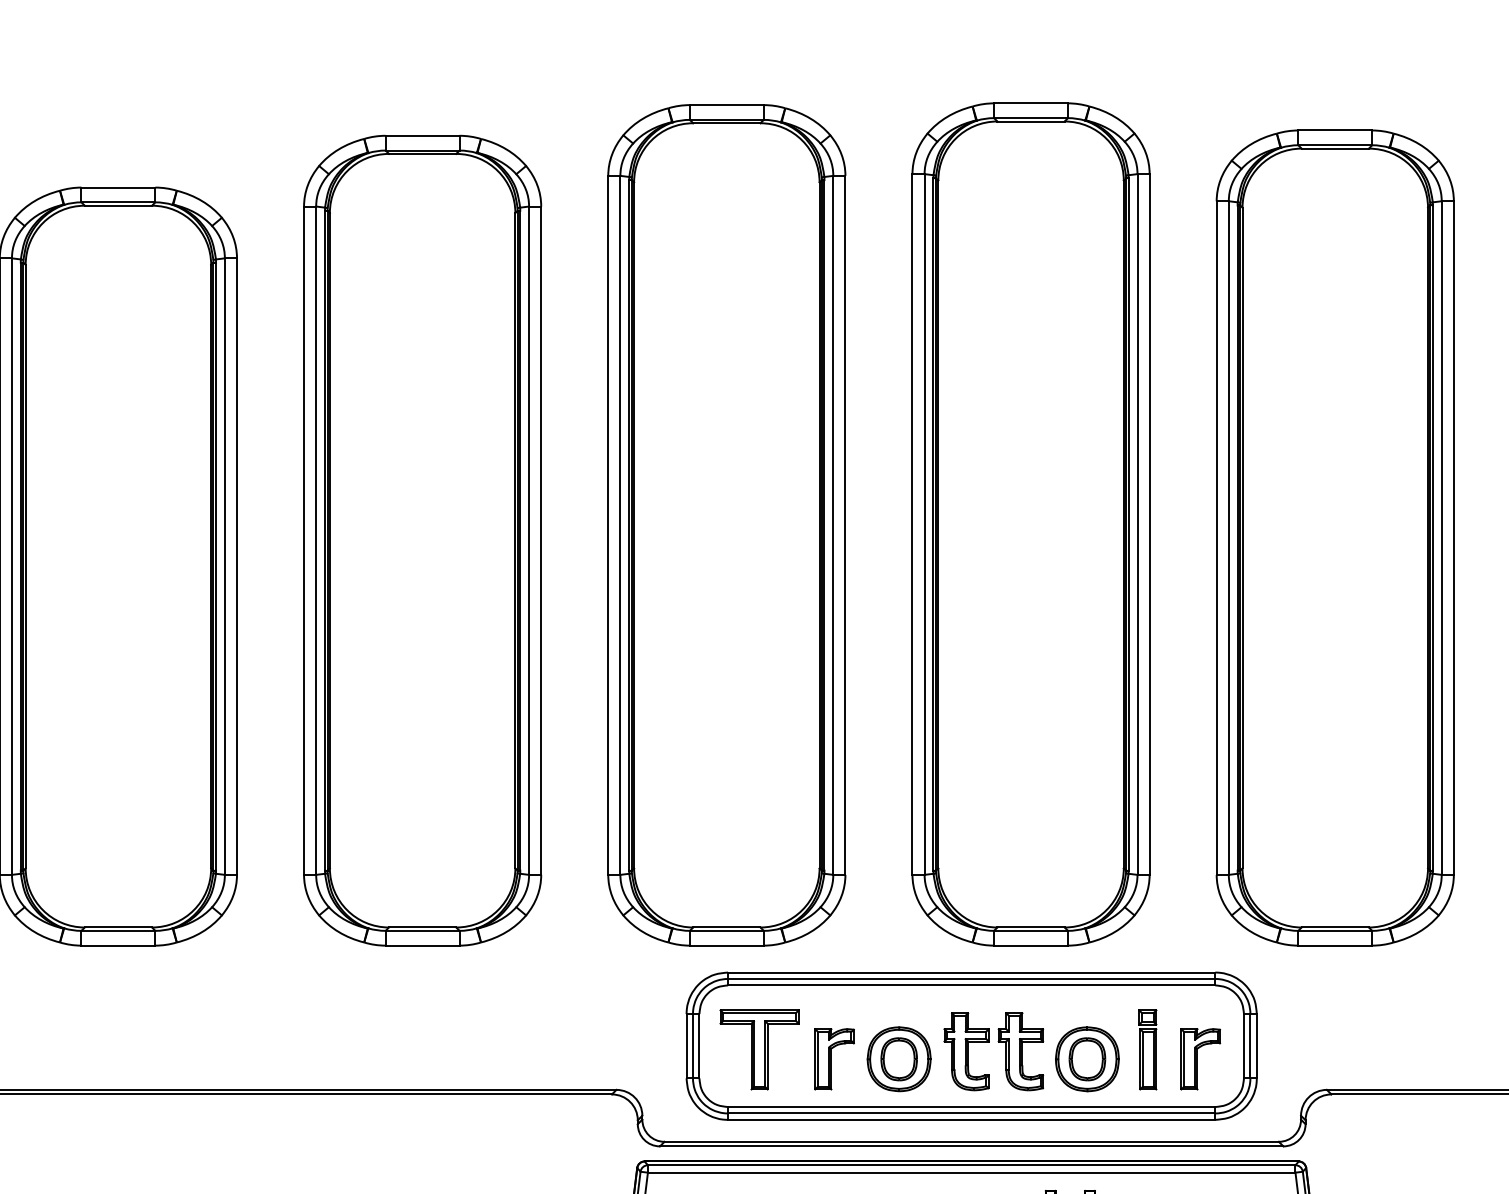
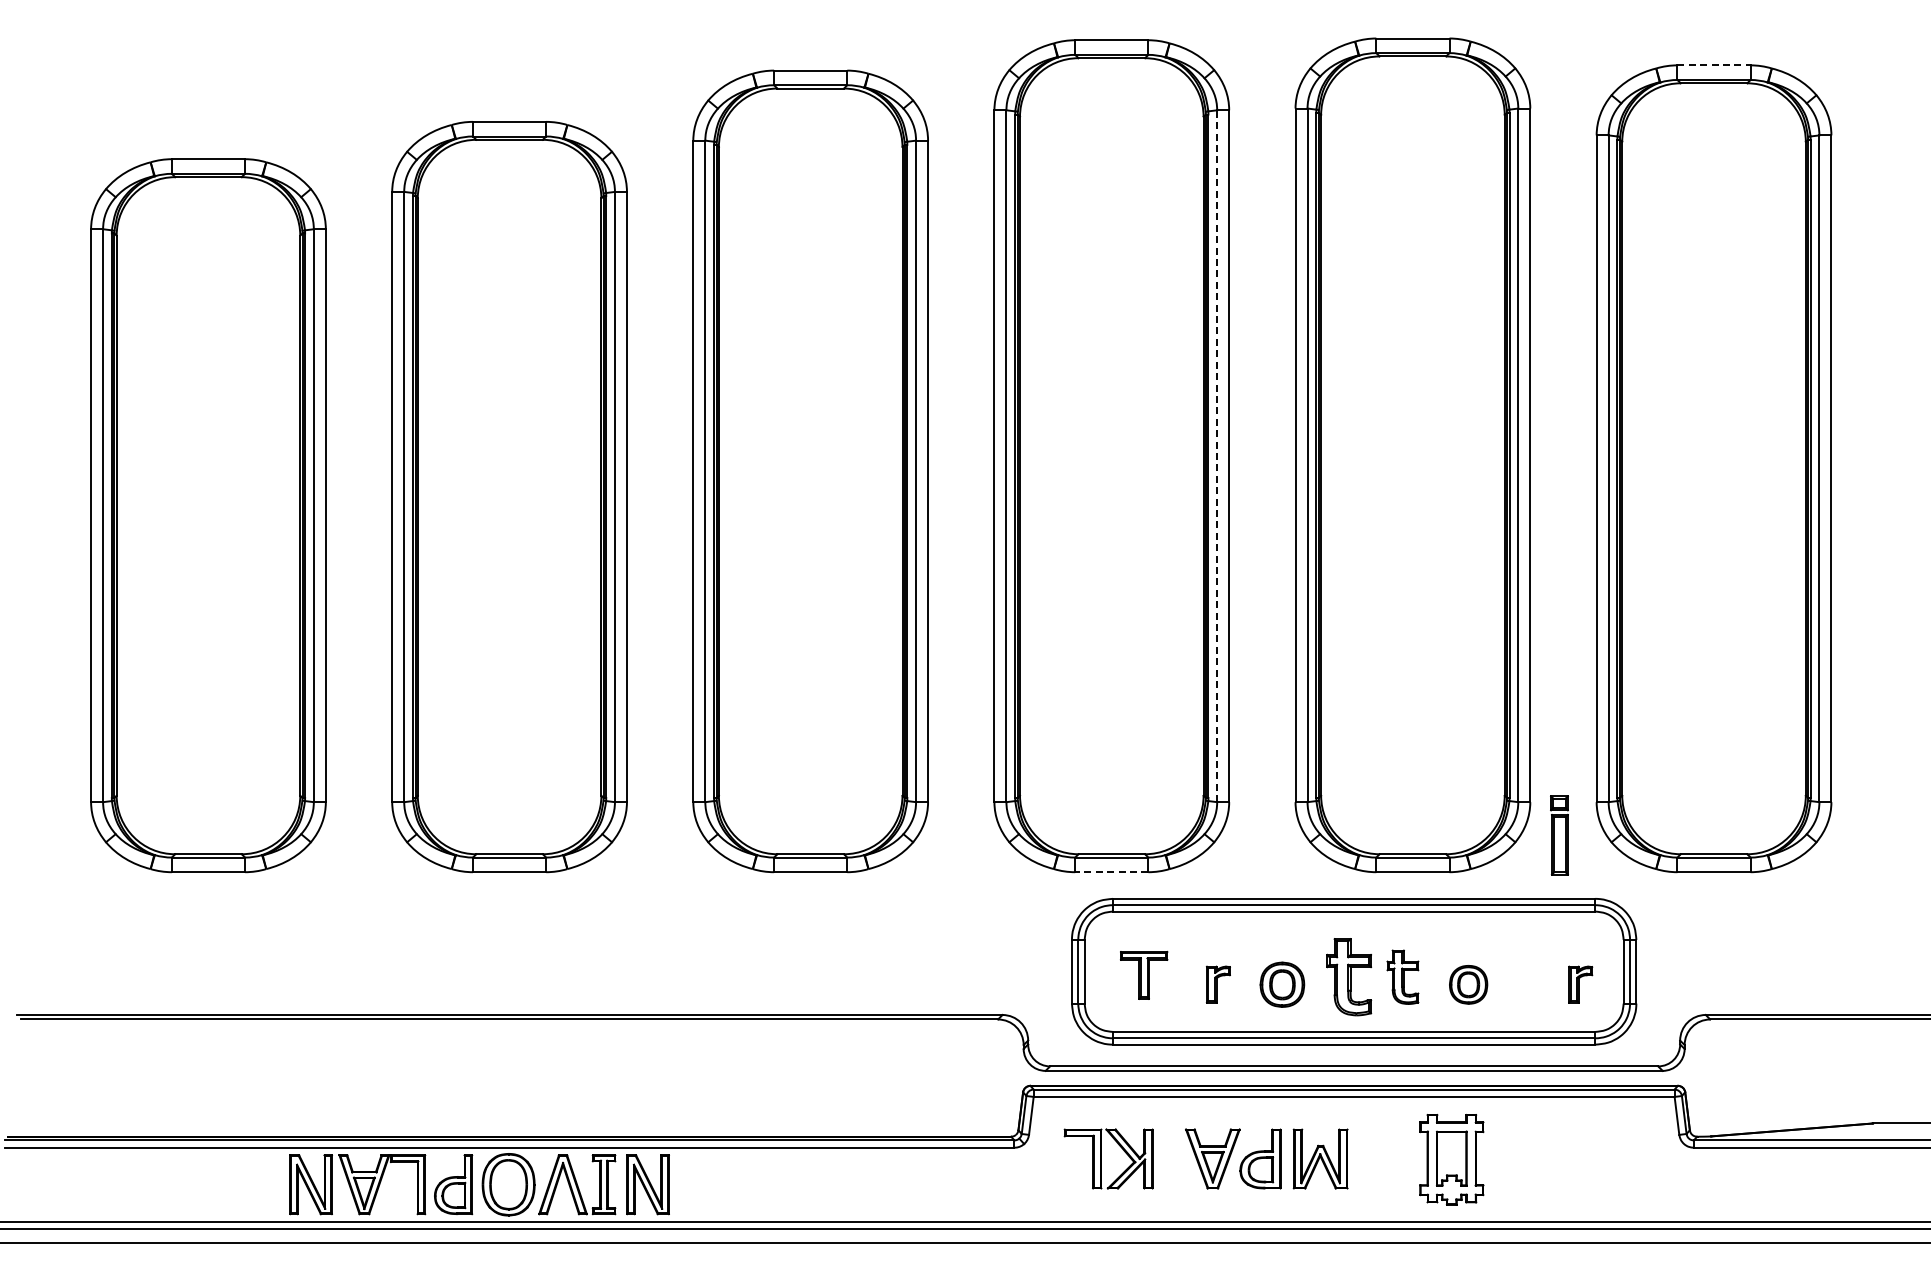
line: (1335, 130) -> (1714, 65), solid -> dashed
line: (833, 525) -> (1217, 456), solid -> dashed
line: (726, 945) -> (1111, 872), solid -> dashed
part: (758, 1049) -> (1143, 975), size x0.6
part: (1147, 1049) -> (1559, 835), moved
part: (1020, 1052) -> (1402, 977), size x0.7
part: (834, 1059) -> (1218, 984), size x0.6
part: (899, 1059) -> (1282, 984), size x0.7
part: (1087, 1059) -> (1468, 984), size x0.6
part: (1200, 1059) -> (1580, 984), size x0.6

